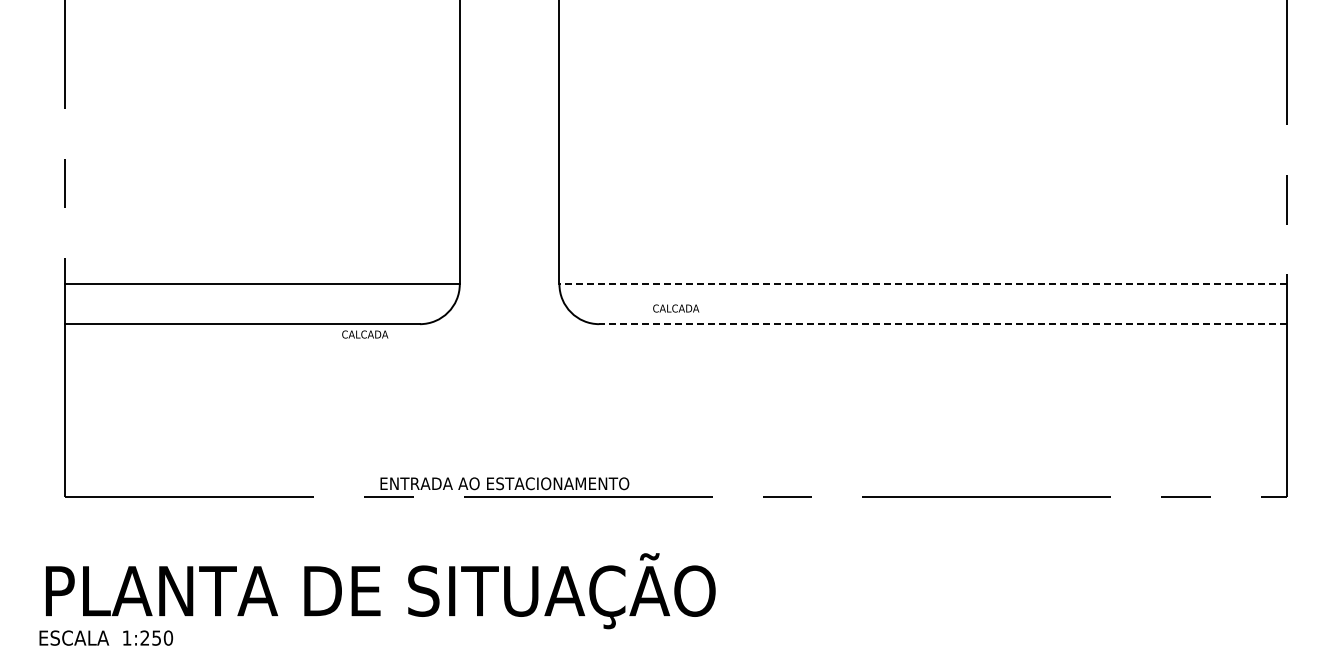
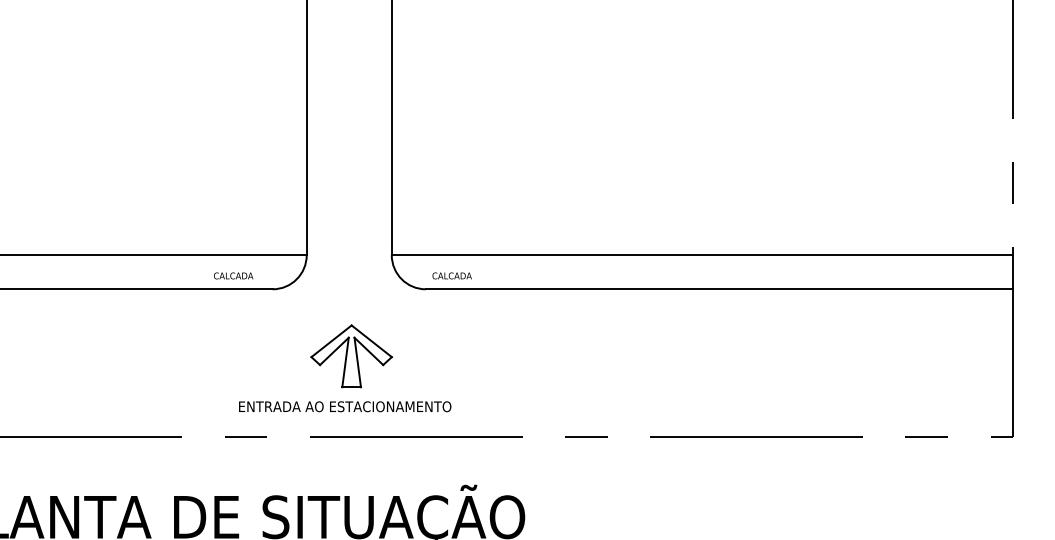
line: (923, 284) -> (702, 255), dashed -> solid
text: (676, 308) -> (452, 275), moved
line: (943, 324) -> (719, 289), dashed -> solid
text: (365, 334) -> (233, 275), moved
part: (512, 402) -> (351, 356), added
text: (504, 483) -> (344, 406), moved

